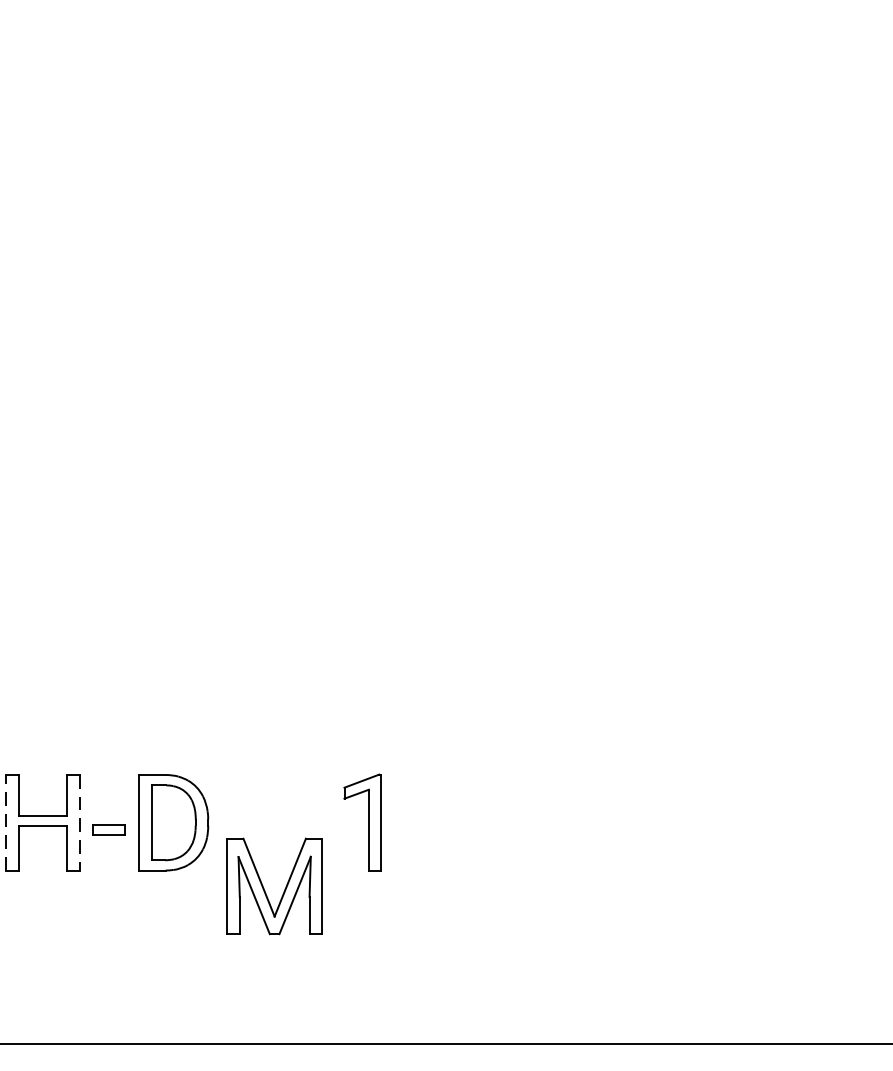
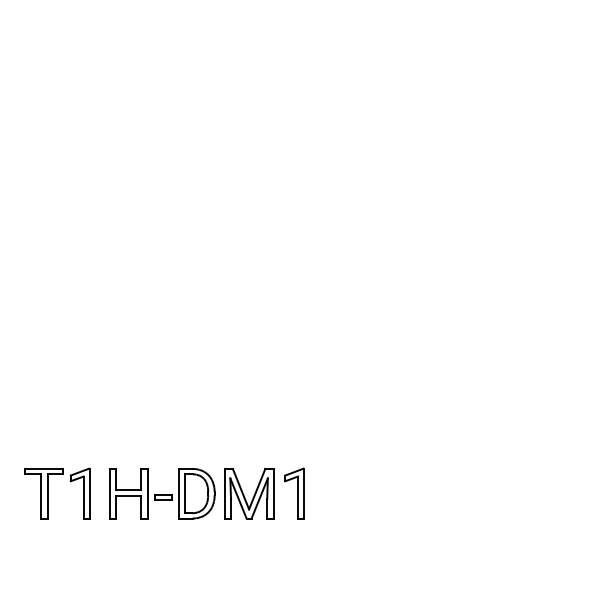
line: (5, 822) -> (109, 493), dashed -> solid
line: (80, 822) -> (148, 493), dashed -> solid
part: (275, 885) -> (249, 493), moved

